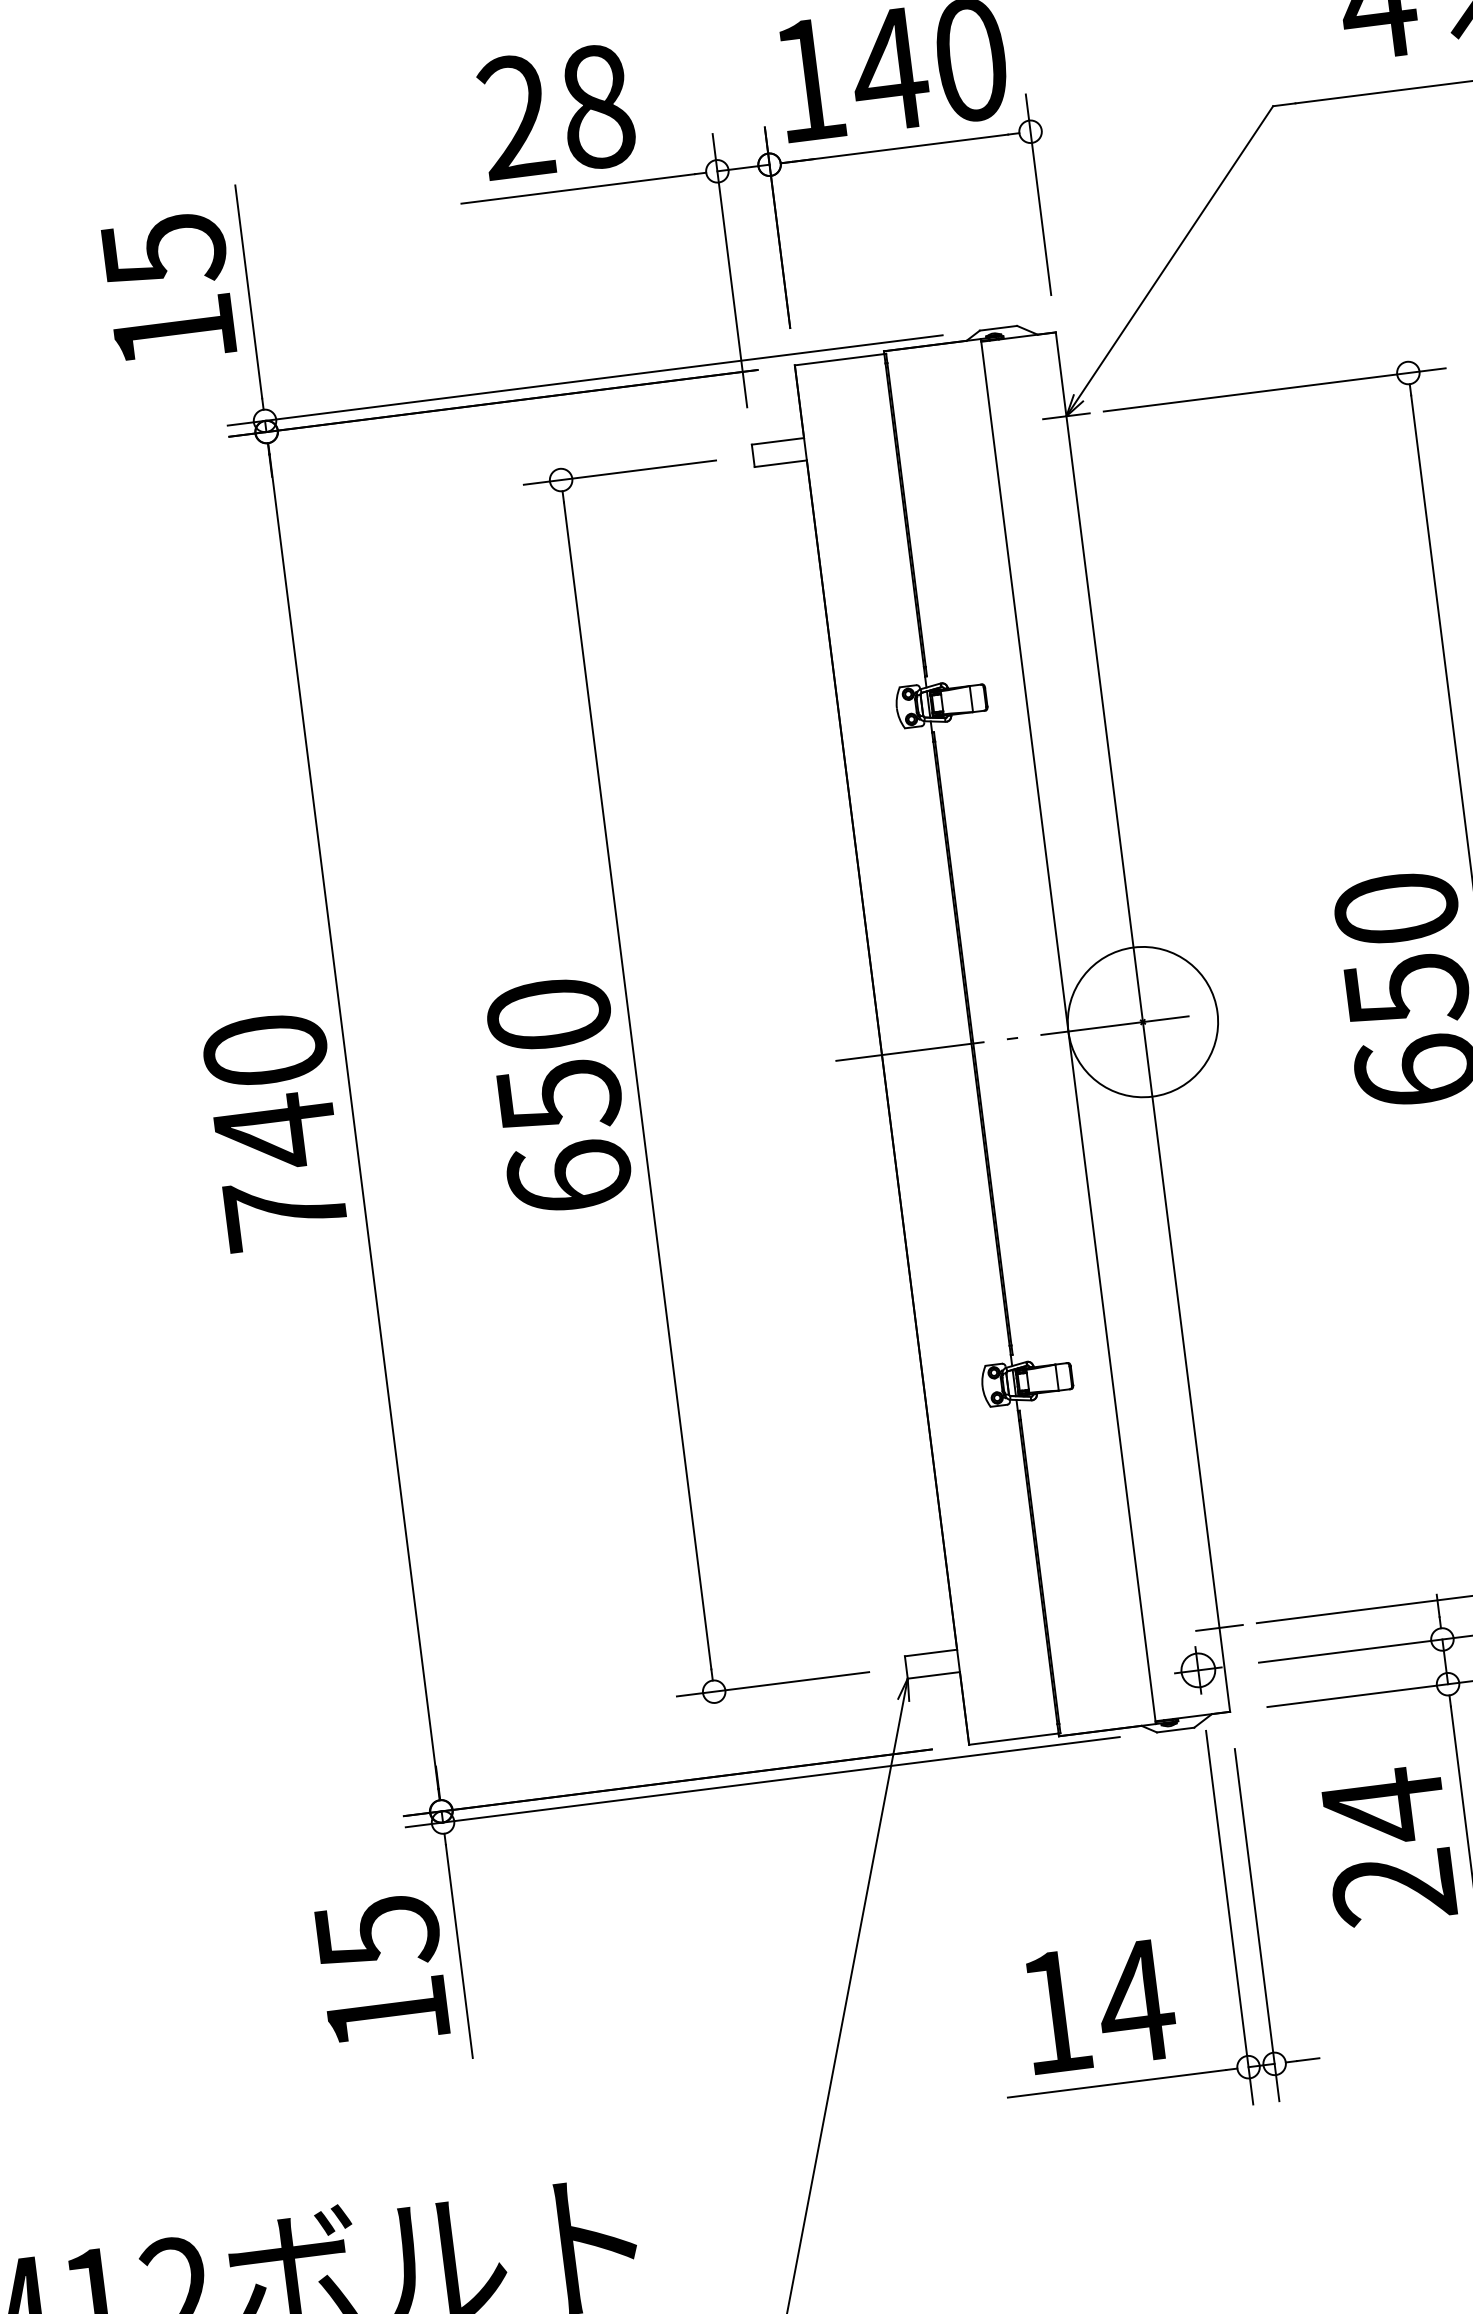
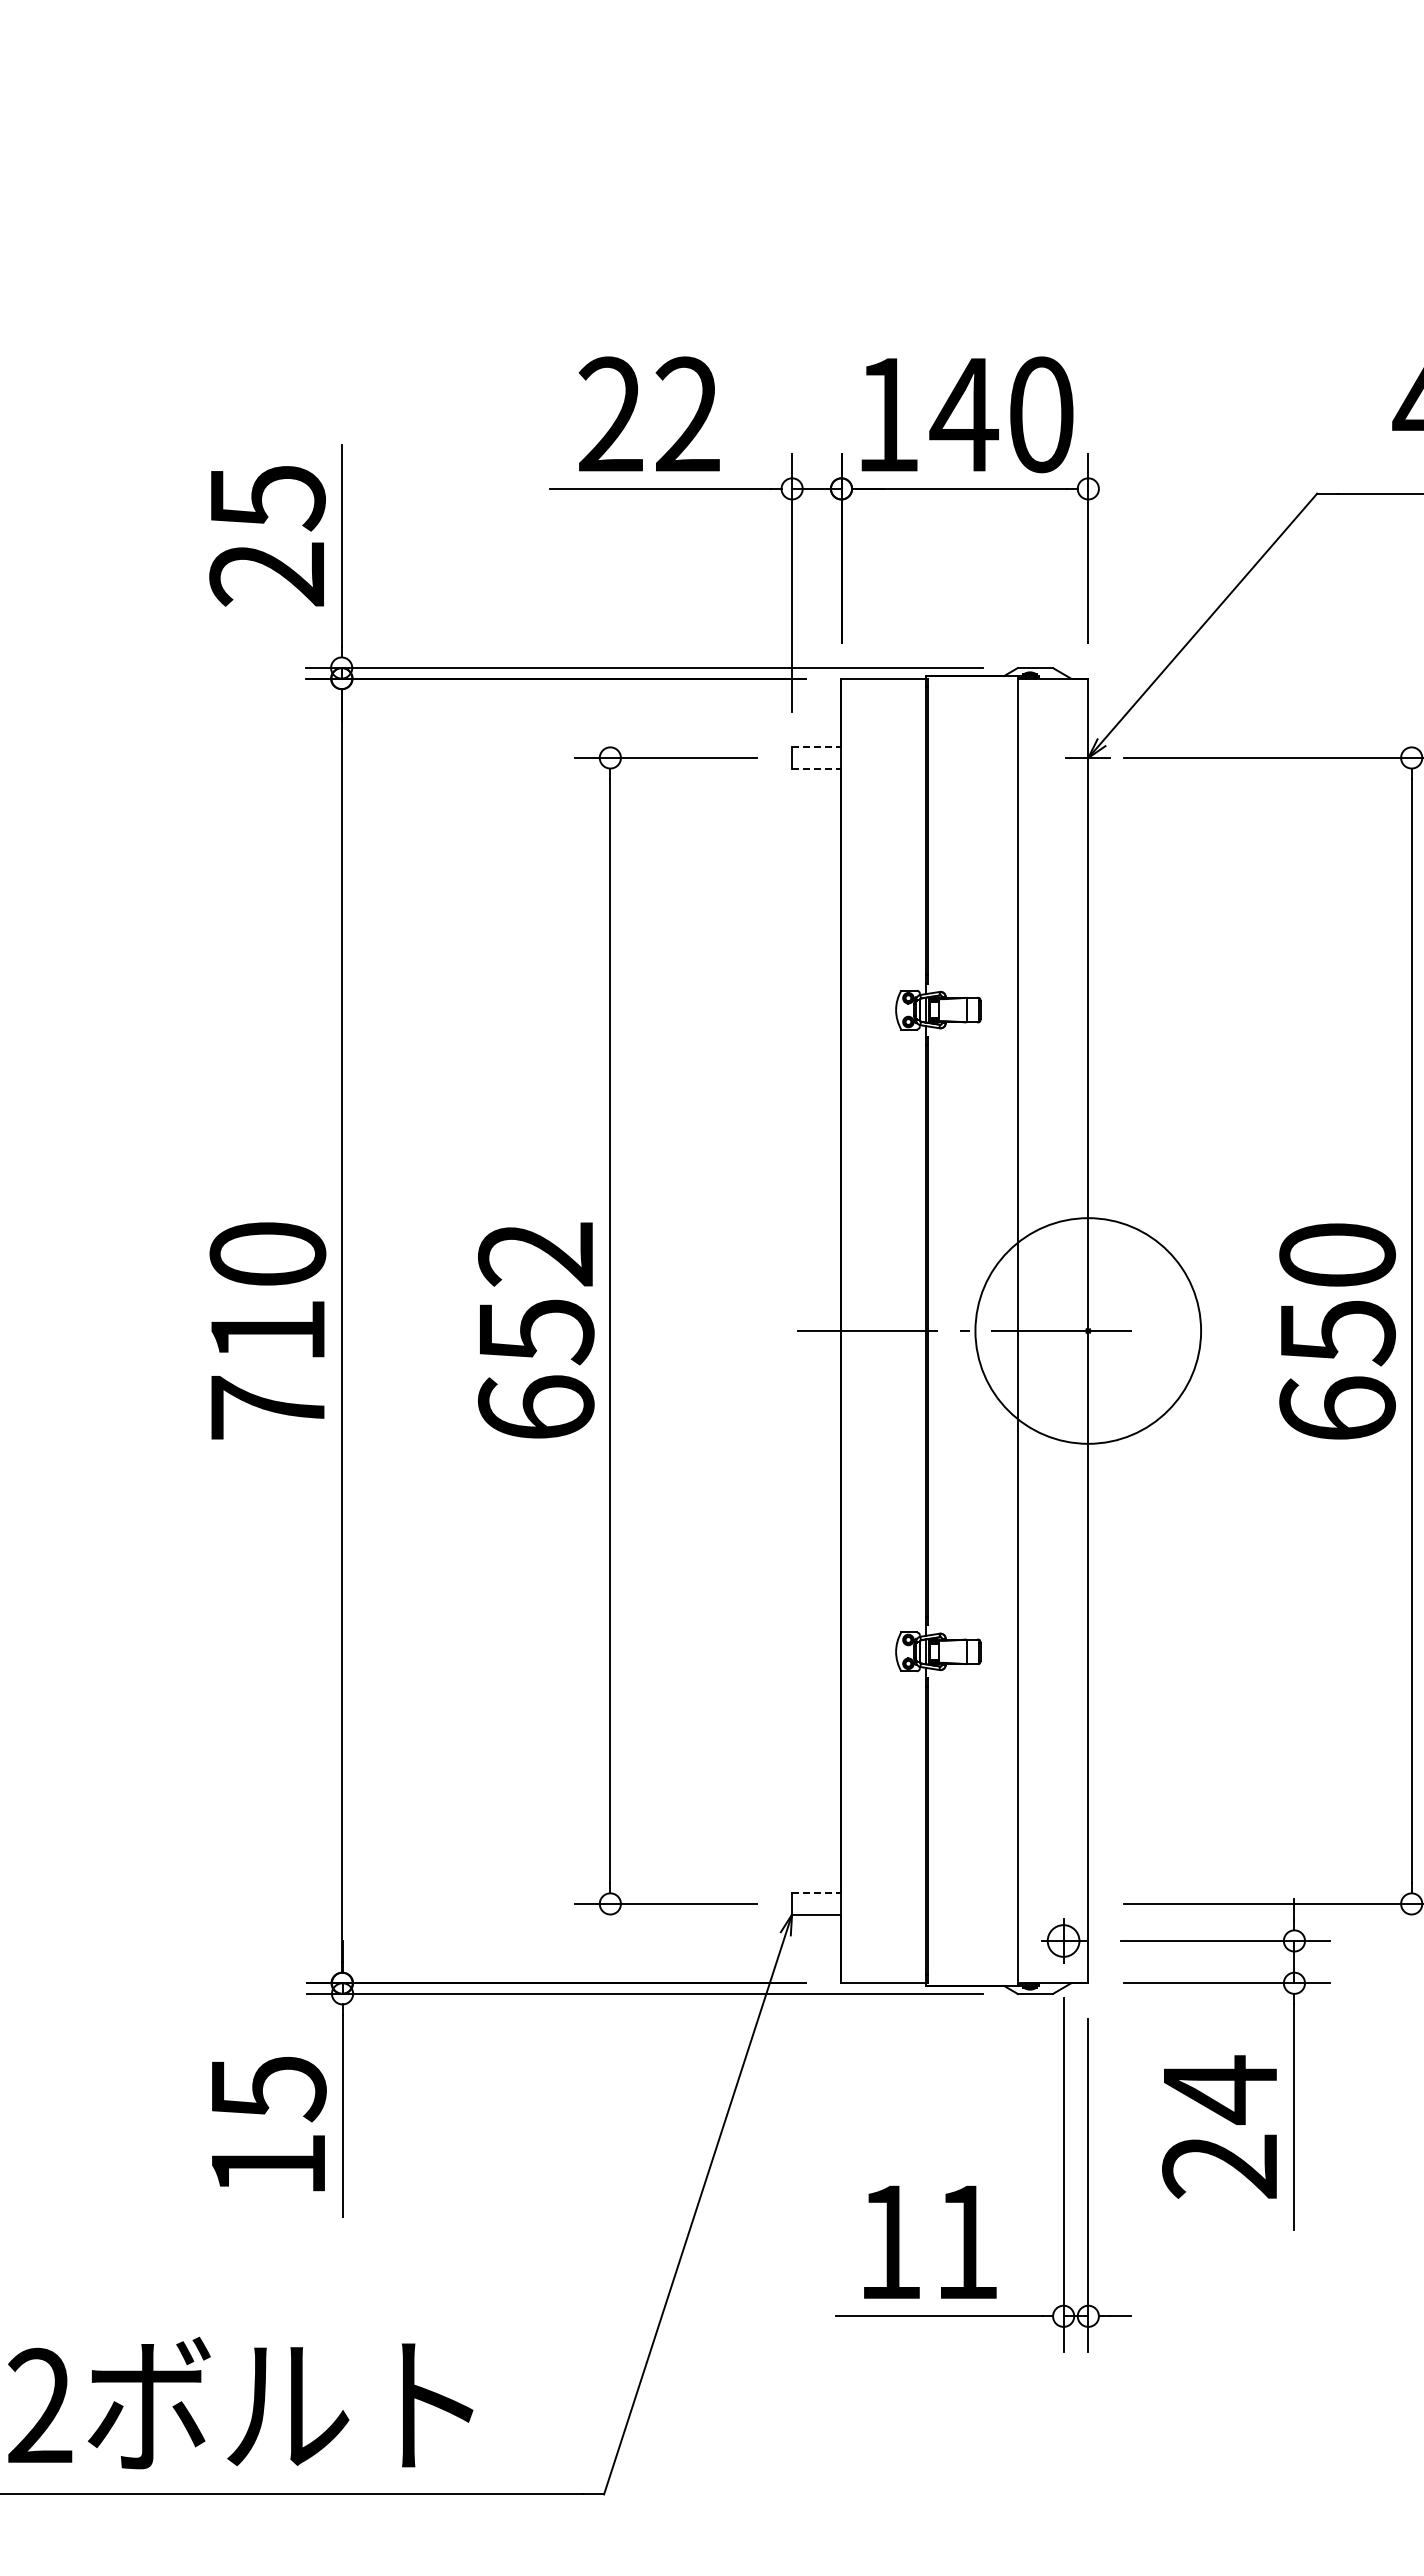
text: (596, 106) -> (687, 414), 28 -> 22
text: (173, 332) -> (266, 574), 15 -> 25
line: (777, 441) -> (816, 747), solid -> dashed
line: (780, 463) -> (816, 768), solid -> dashed
text: (549, 1014) -> (536, 1254), 650 -> 652
circle: (1142, 1021) -> (1087, 1330), size x1.6
text: (275, 1132) -> (267, 1331), 740 -> 710
line: (1219, 1627) -> (1088, 1903), removed
line: (930, 1653) -> (816, 1893), solid -> dashed
text: (1135, 2001) -> (966, 2241), 14 -> 11

